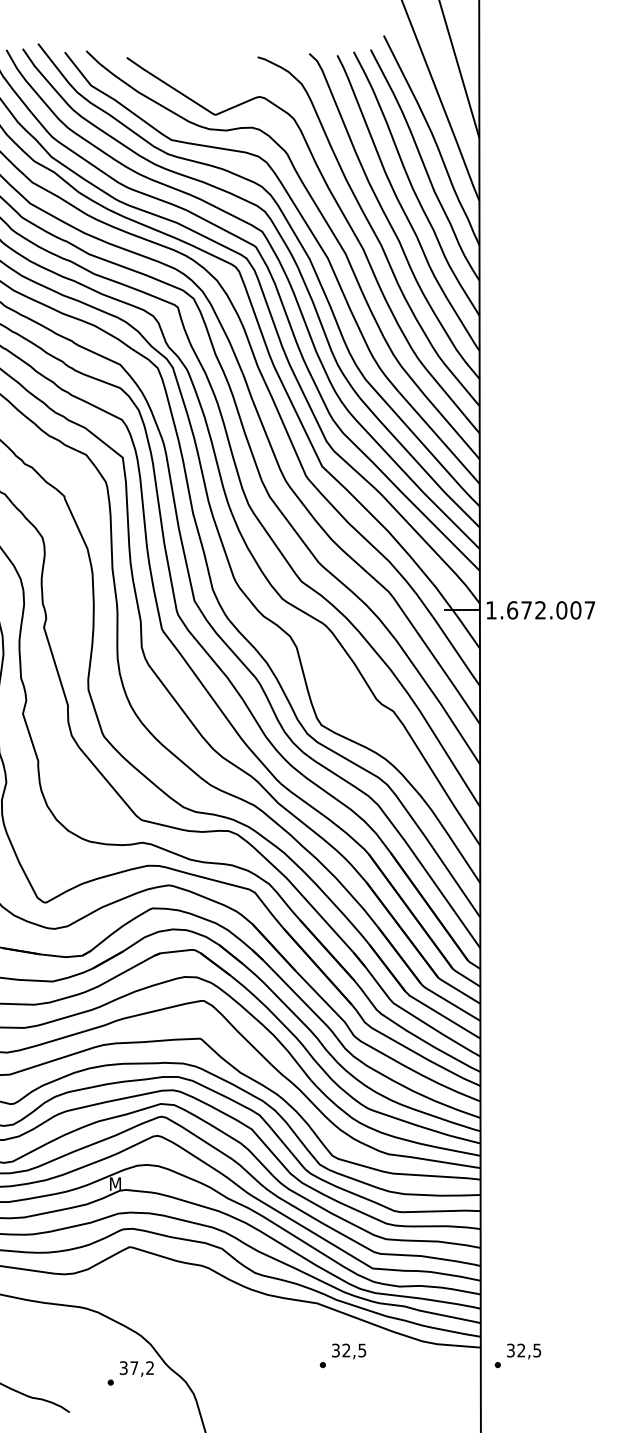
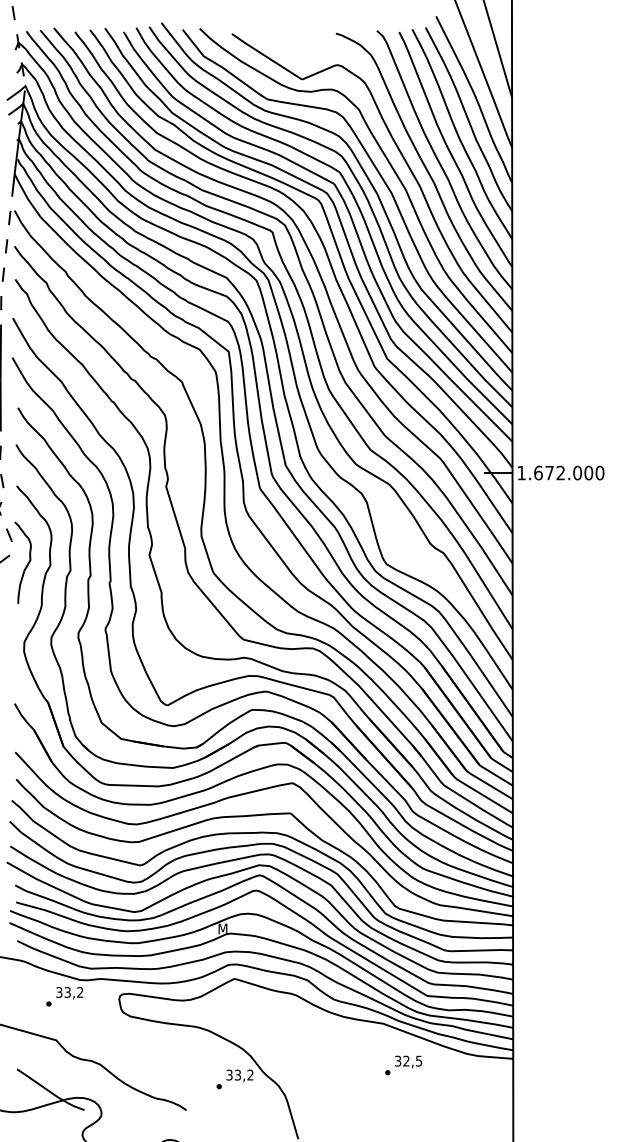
text: (589, 609) -> (599, 472), 1.672.007 -> 1.672.000
part: (517, 1355) -> (542, 1065), removed
text: (133, 1367) -> (237, 1074), 37,2 -> 33,2

